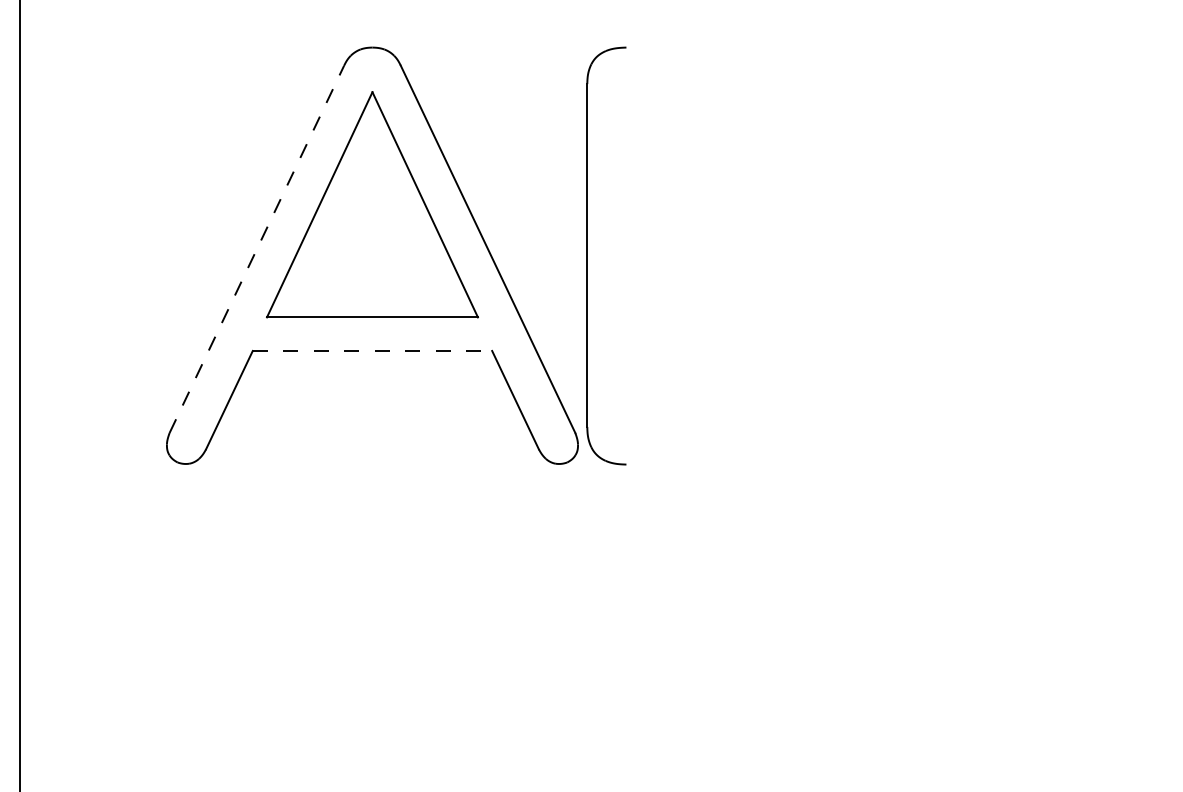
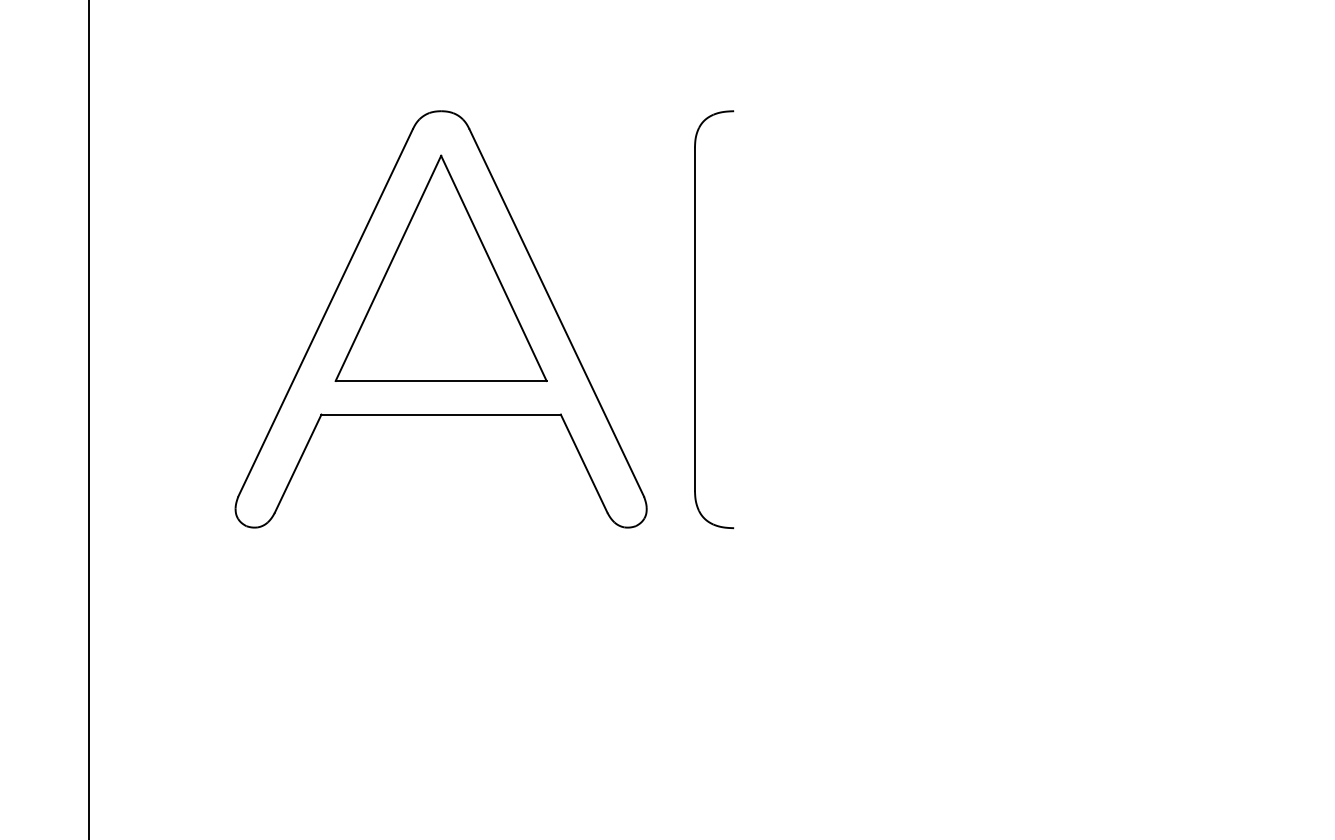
line: (256, 248) -> (325, 312), dashed -> solid
part: (587, 255) -> (695, 319), moved
line: (372, 350) -> (441, 414), dashed -> solid

